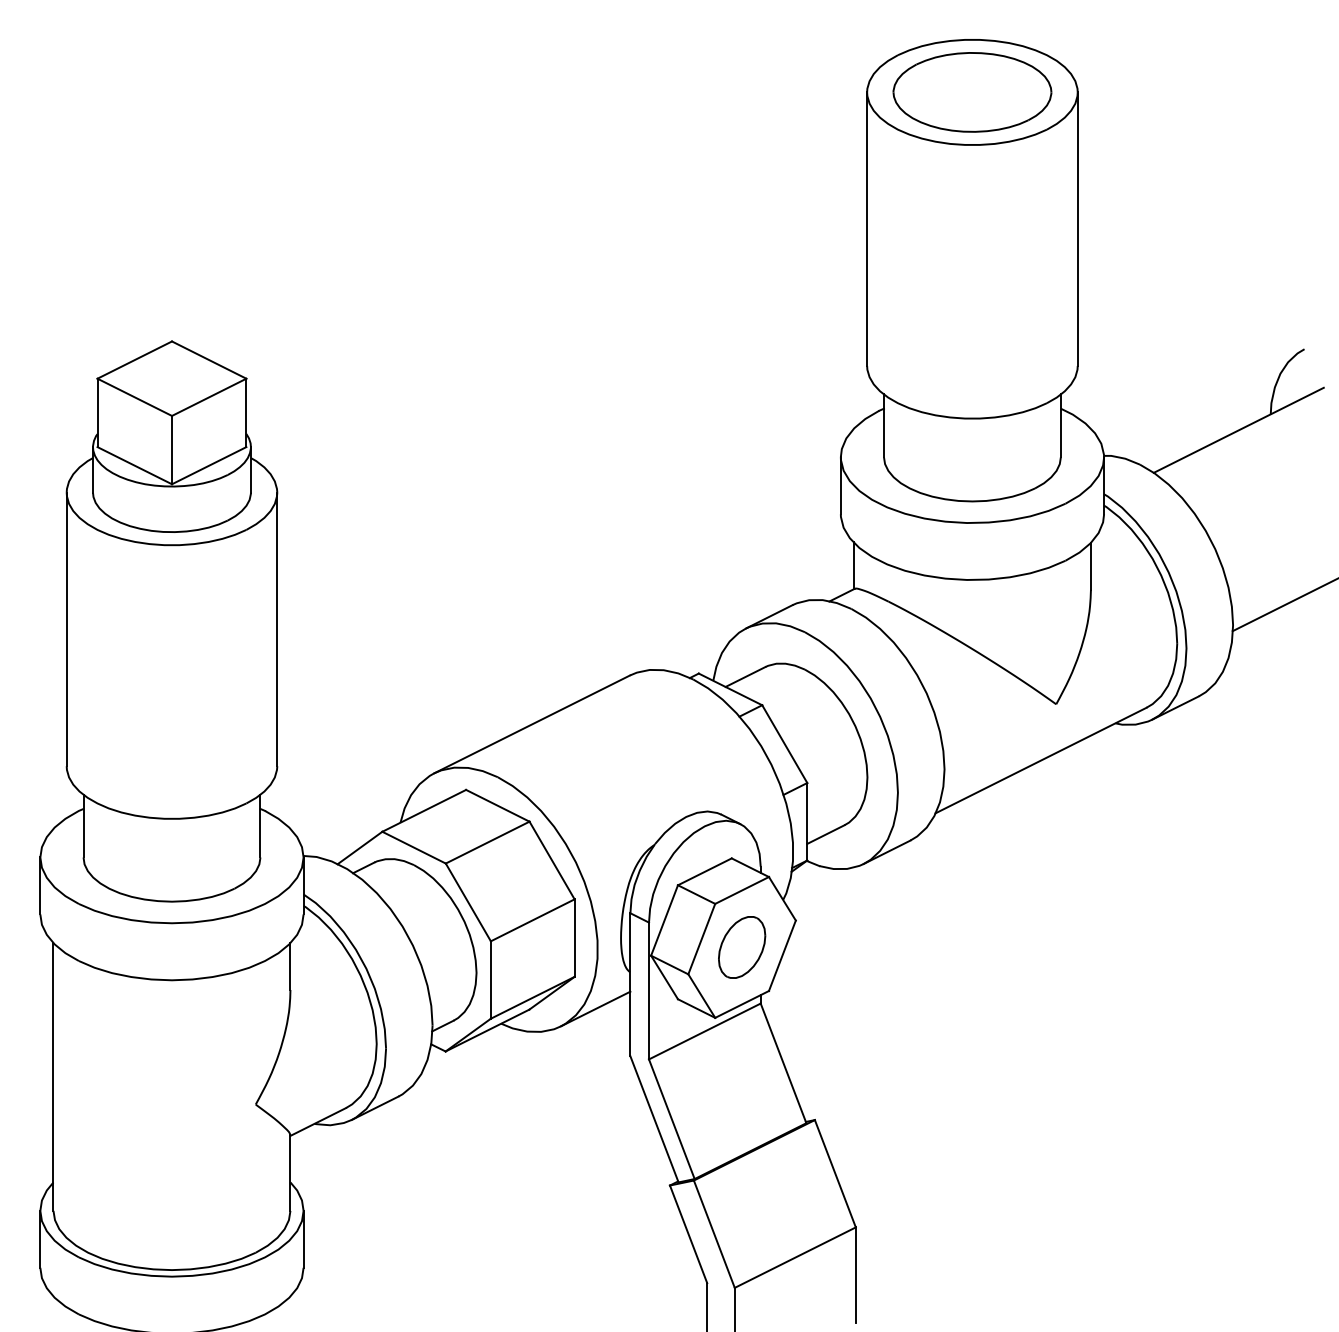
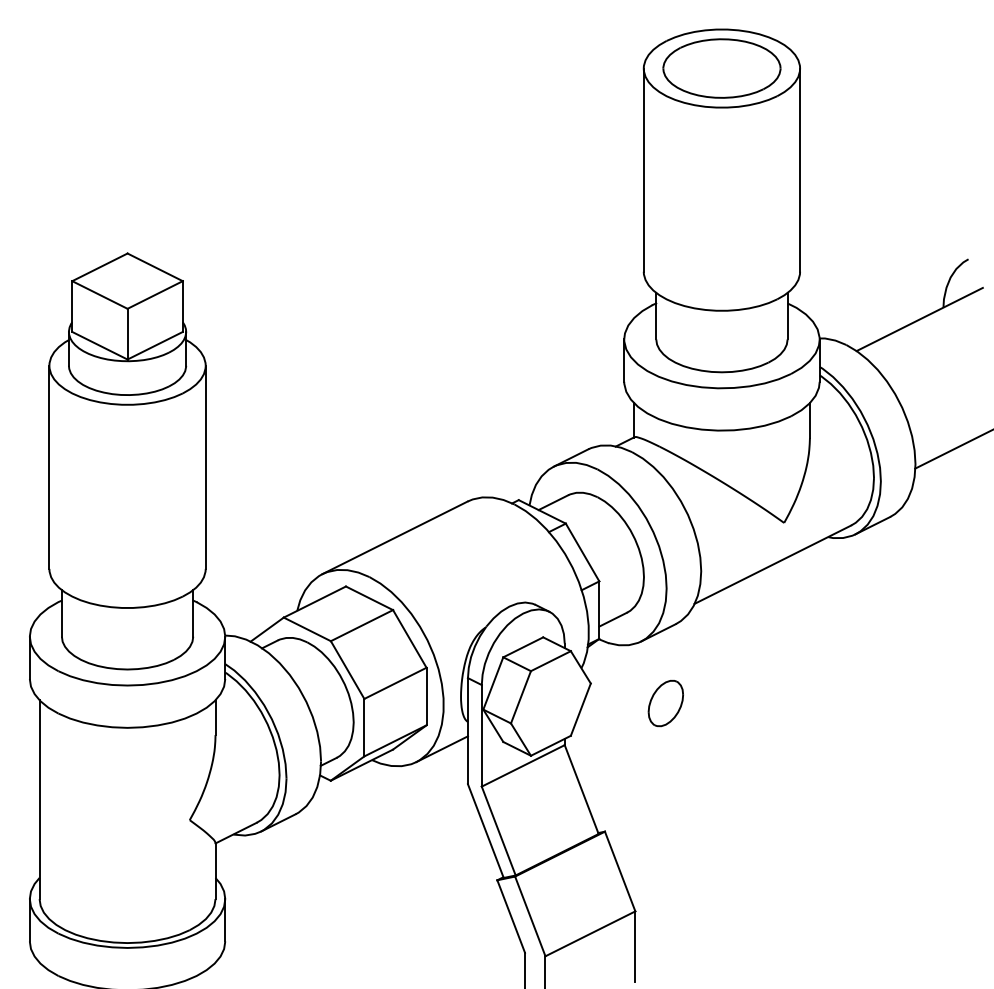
part: (741, 947) -> (665, 703), moved

